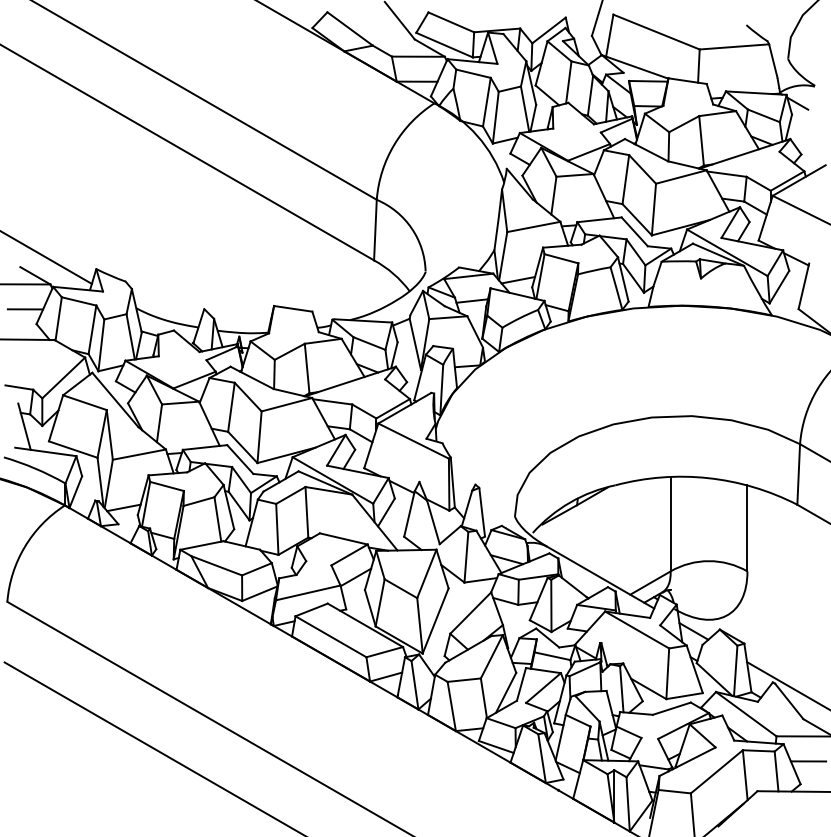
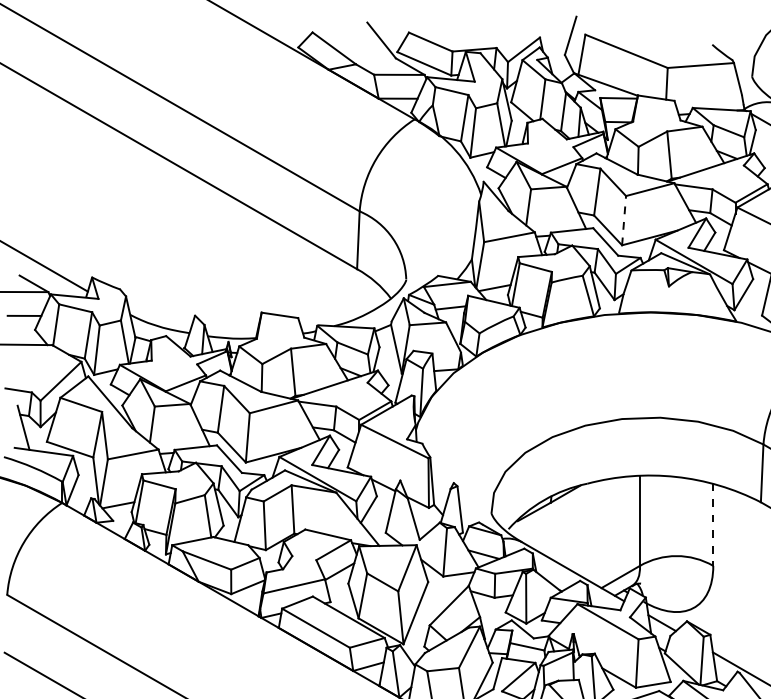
line: (653, 209) -> (623, 220), solid -> dashed
line: (747, 528) -> (713, 524), solid -> dashed

